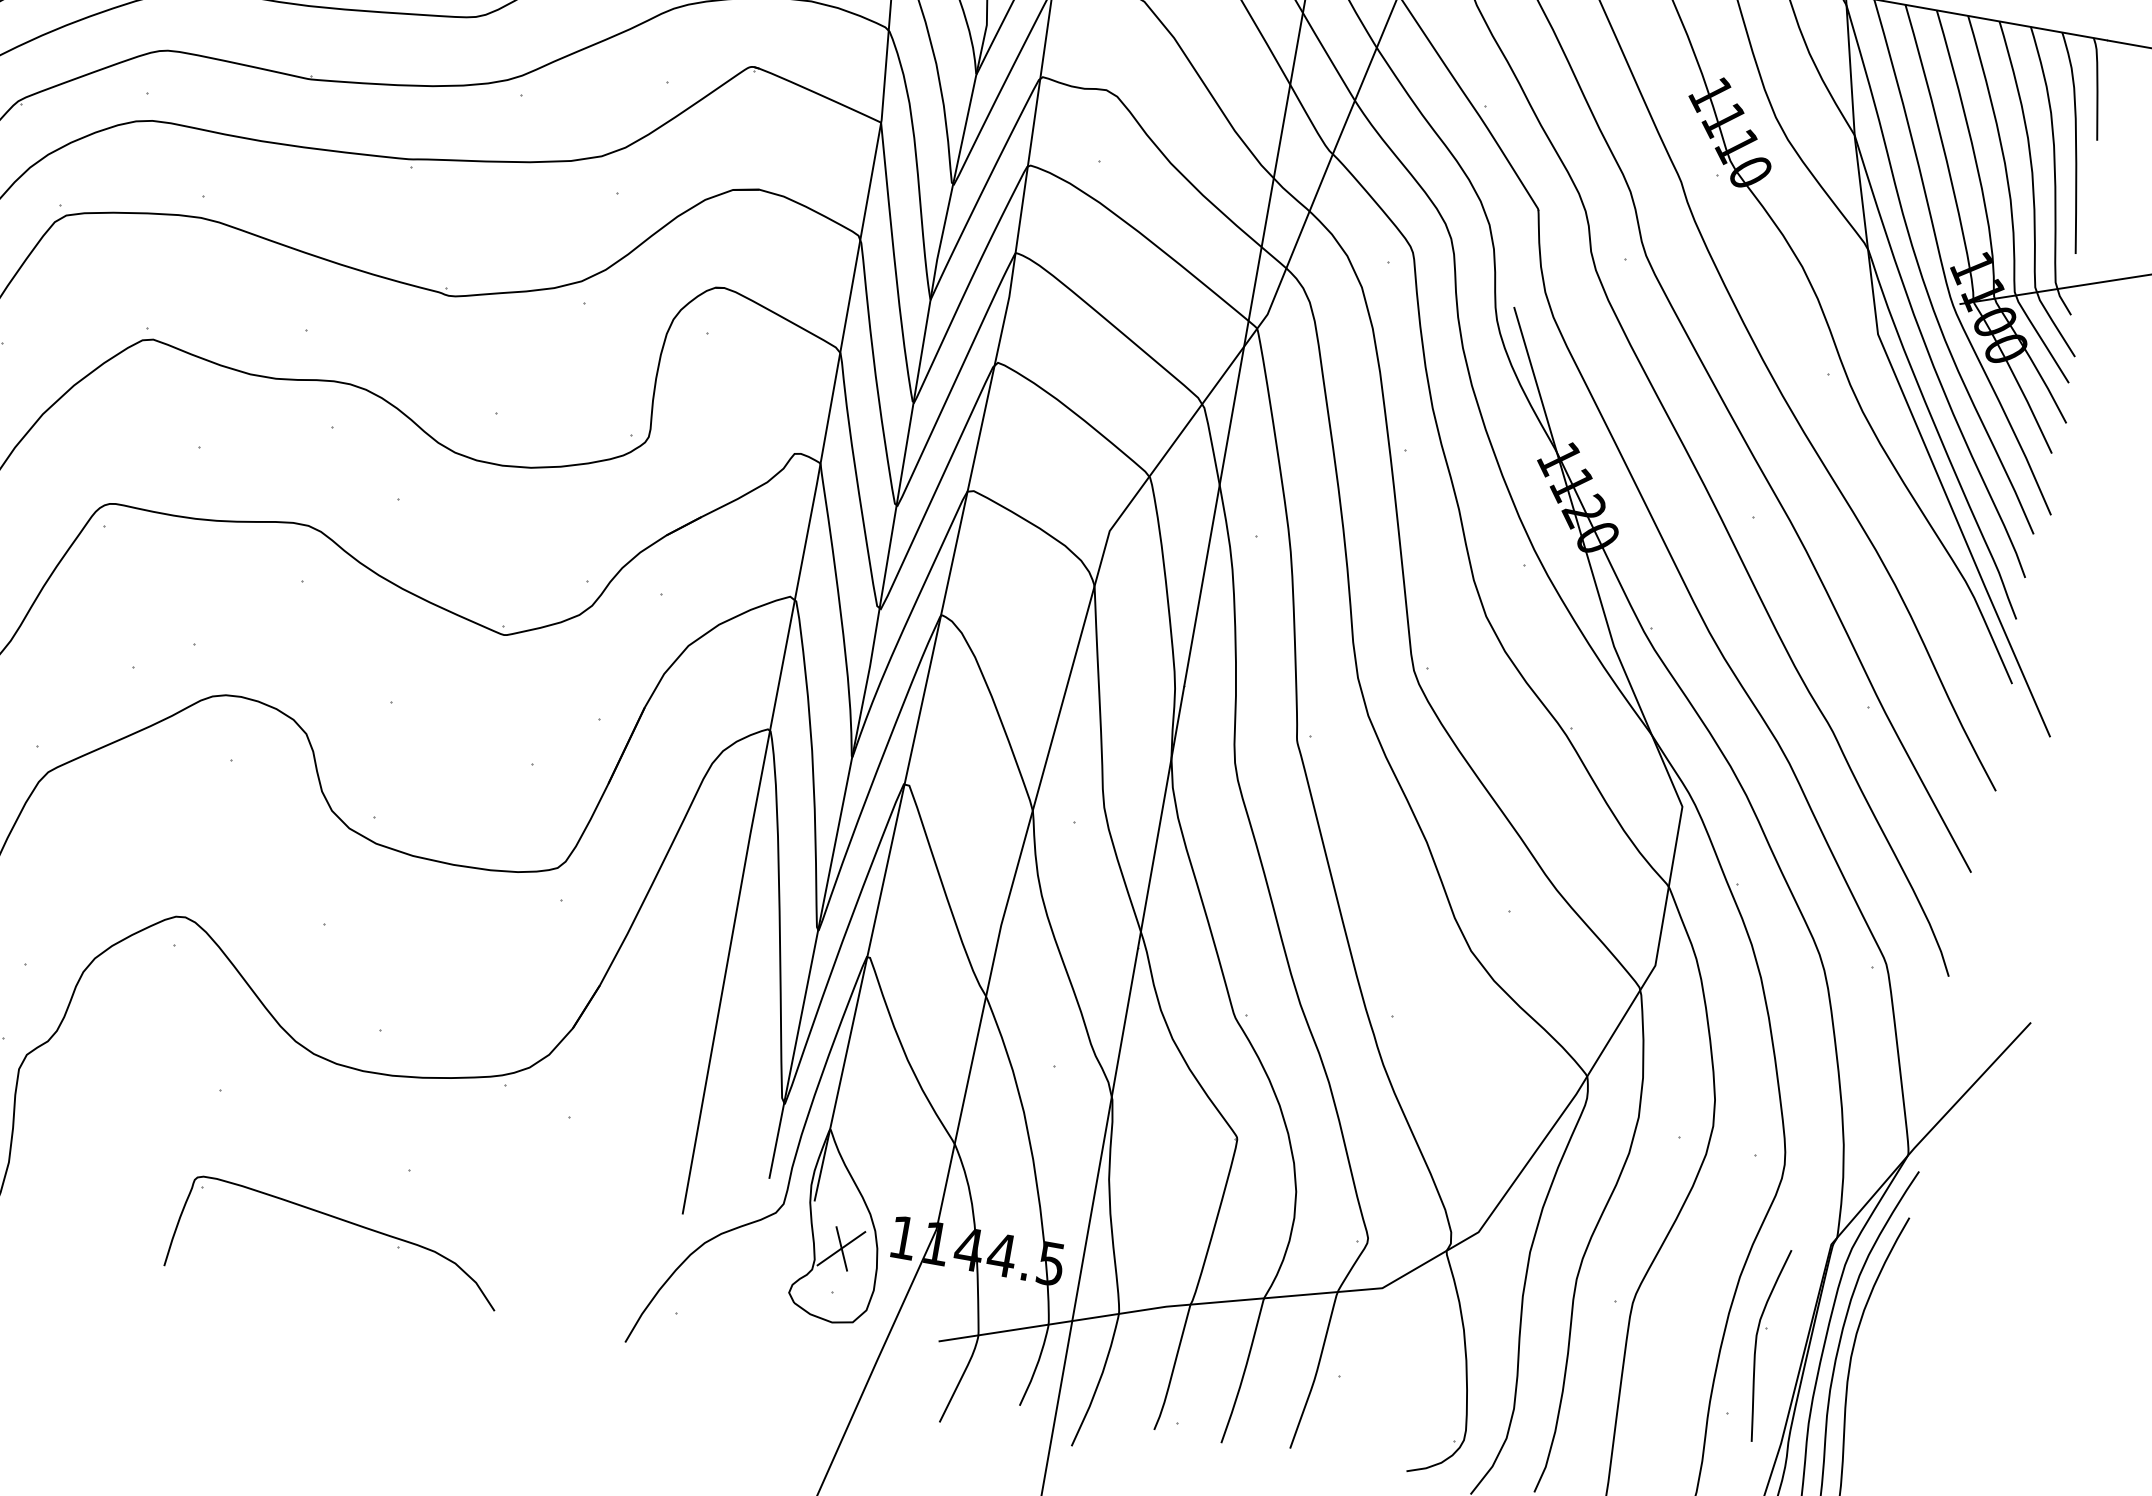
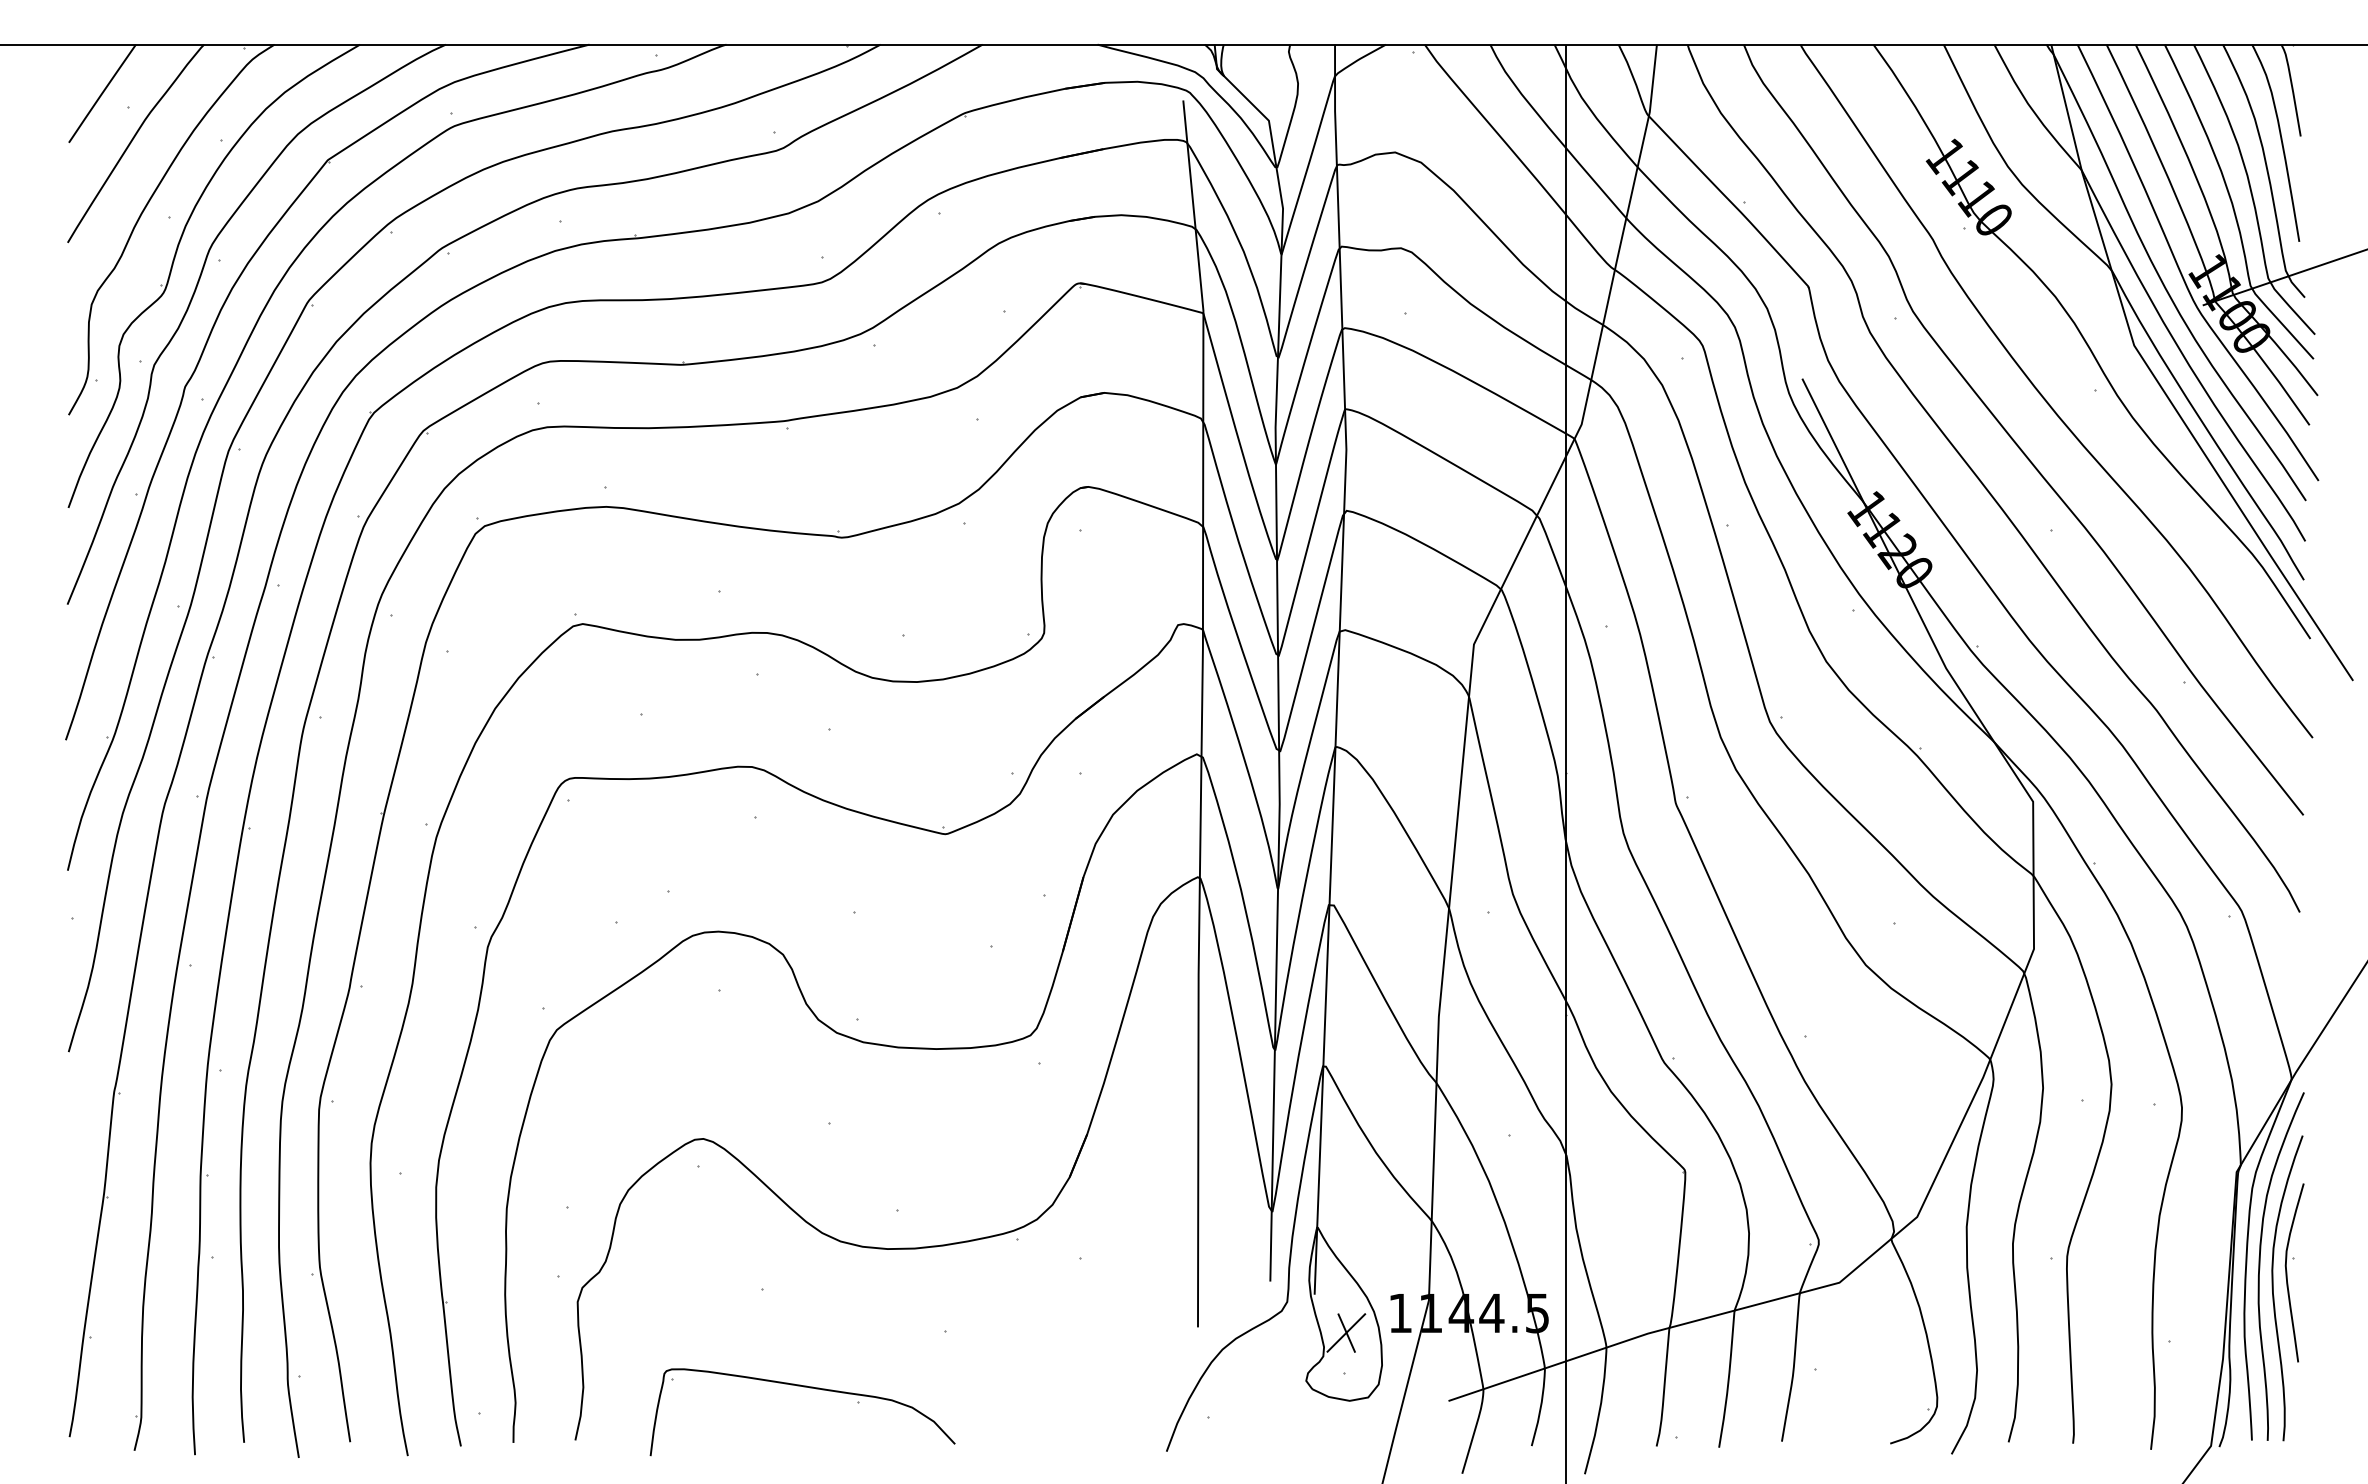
part: (348, 1223) -> (809, 1388), moved
part: (1757, 1342) -> (2287, 1272), moved

